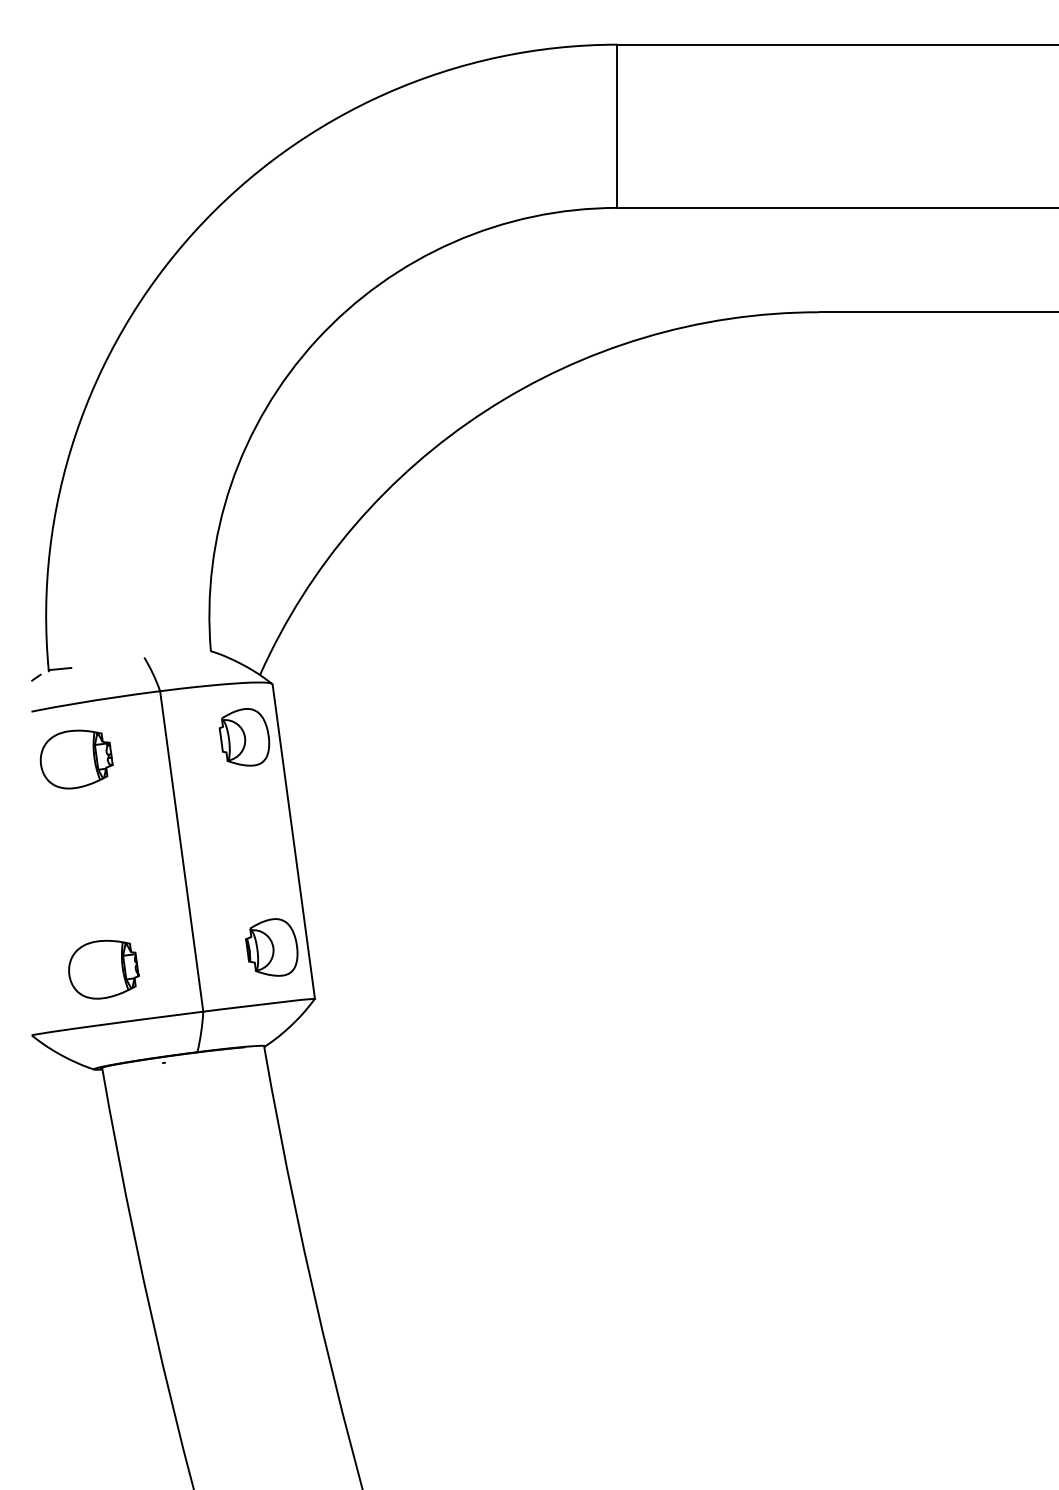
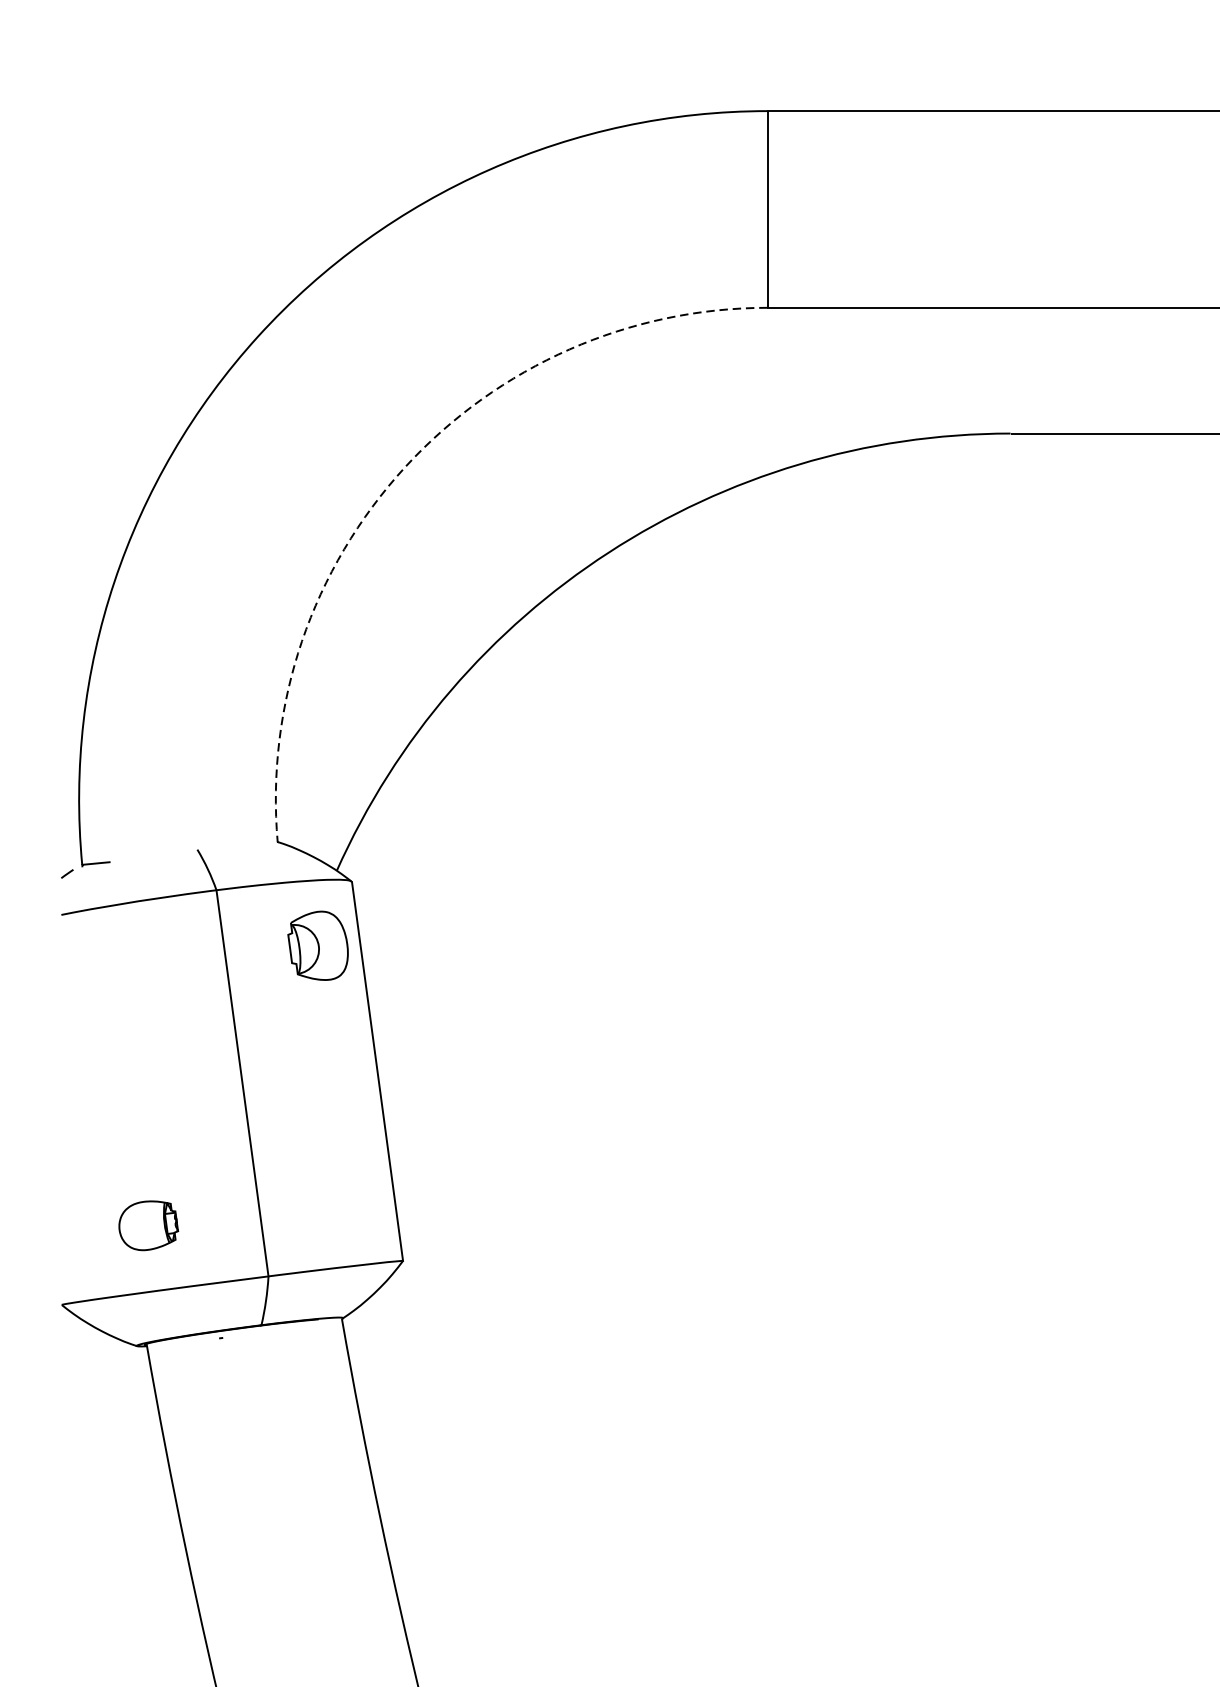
arc: (316, 340) -> (404, 467), solid -> dashed
part: (76, 759) -> (115, 972), removed
part: (271, 947) -> (350, 1199), removed
part: (103, 969) -> (148, 1225), size x0.7

